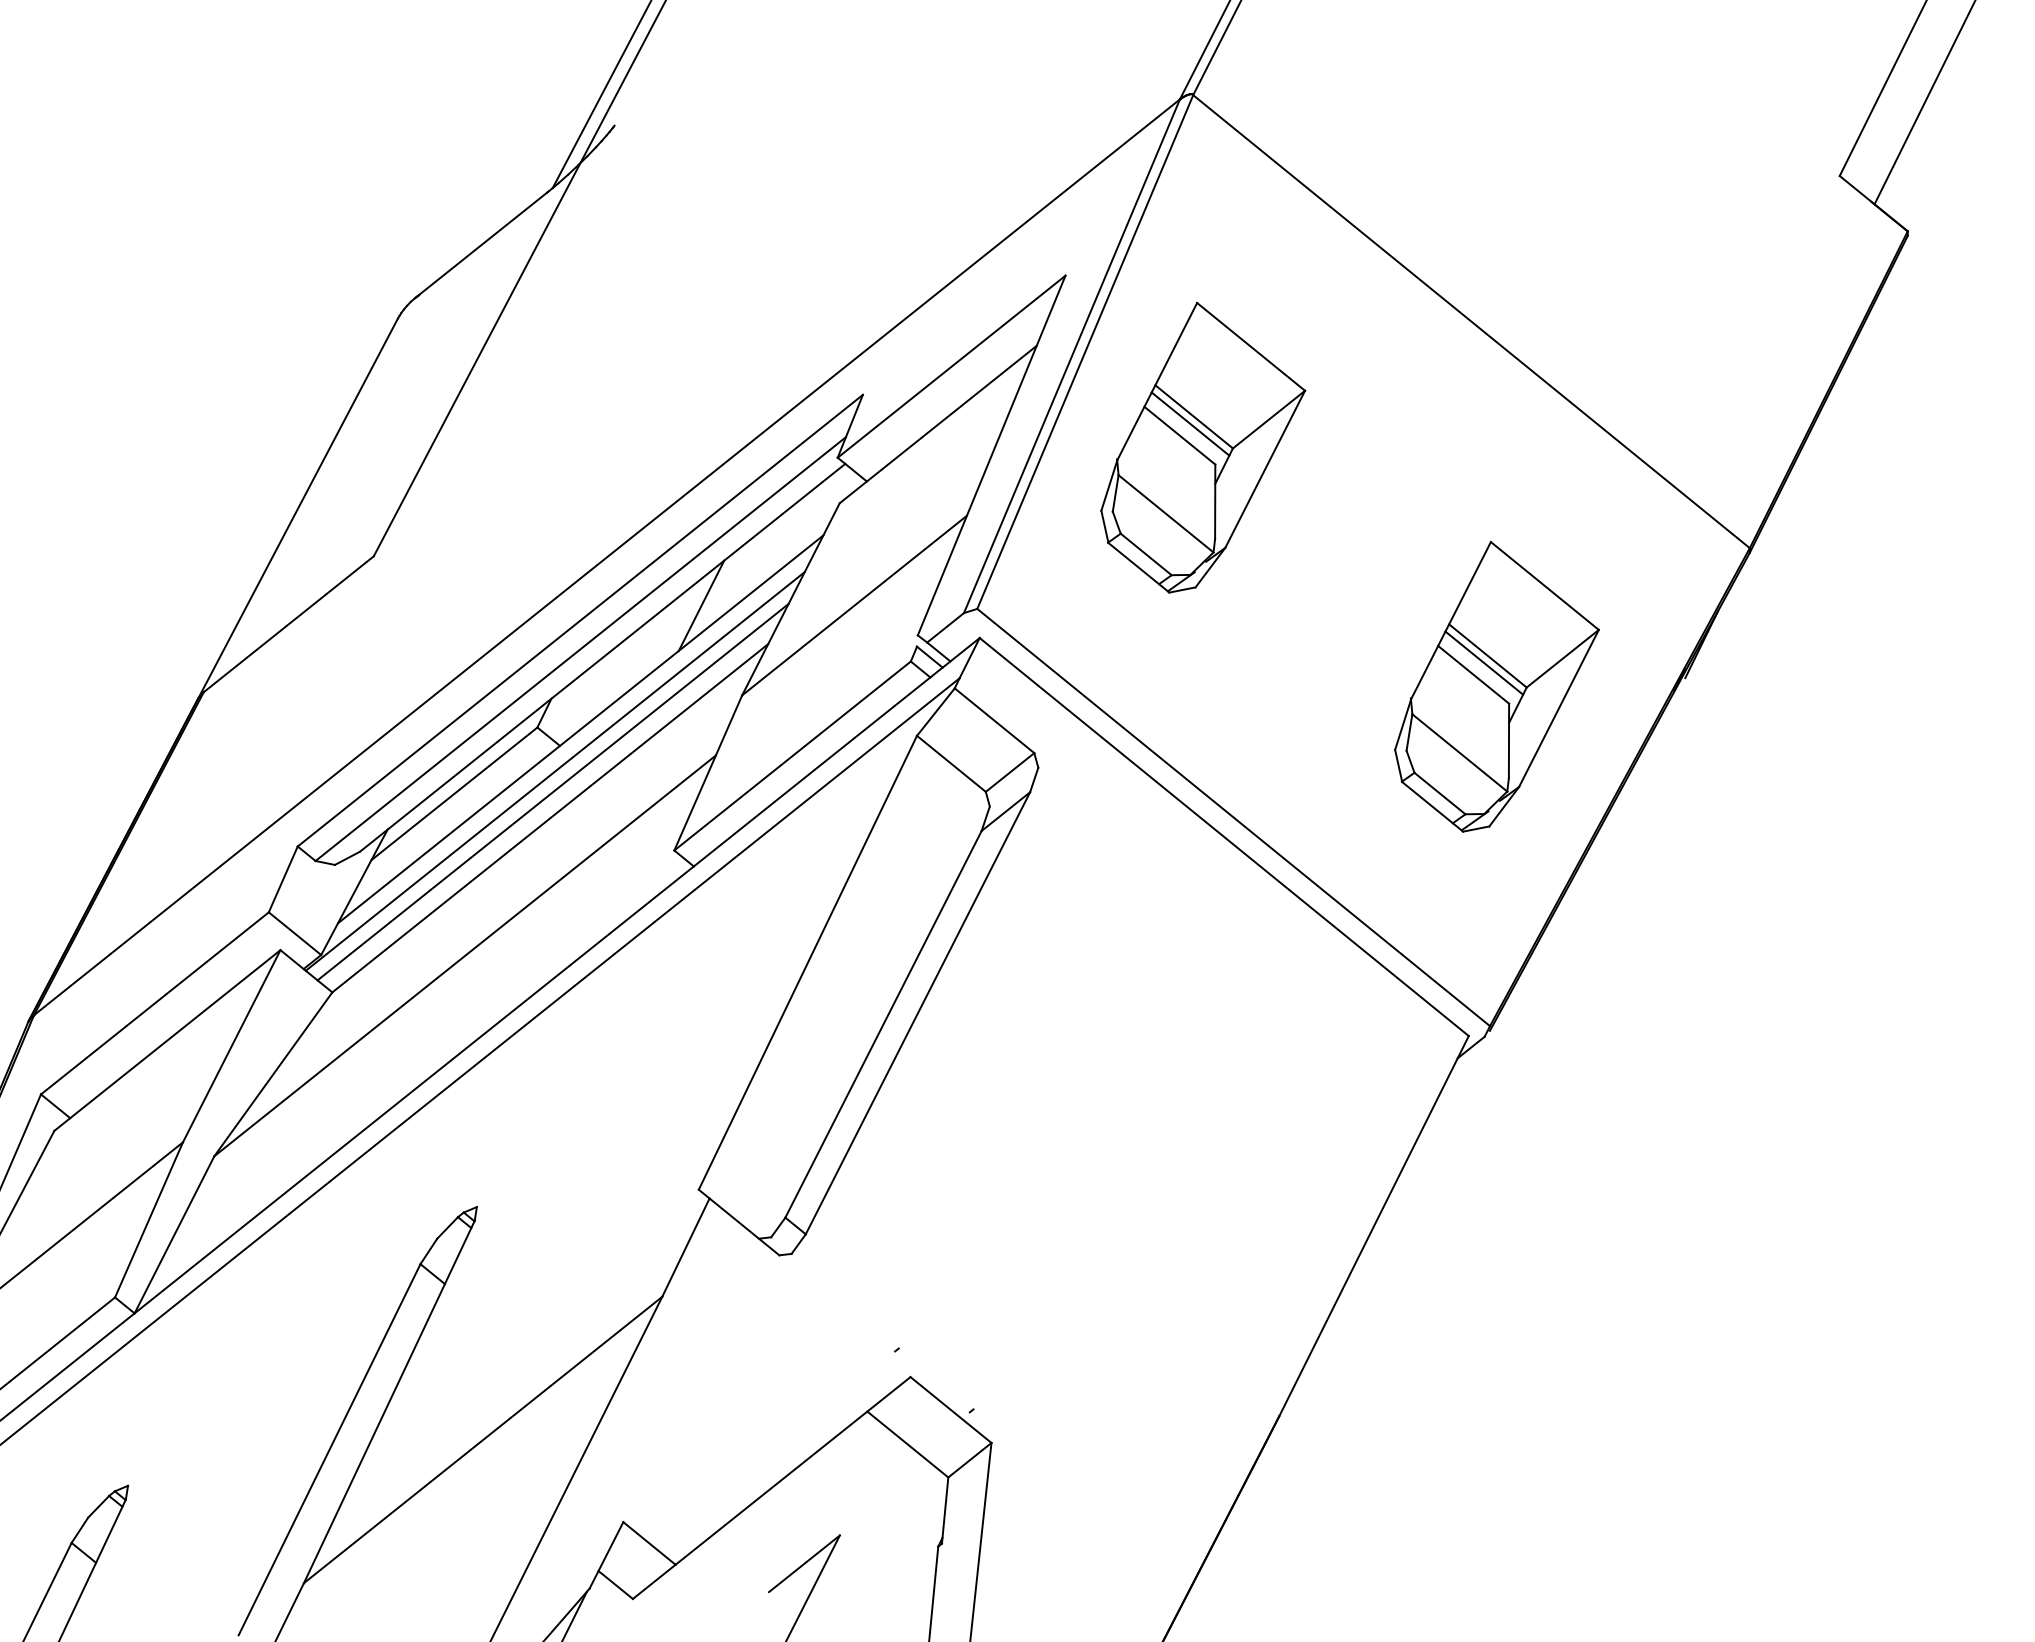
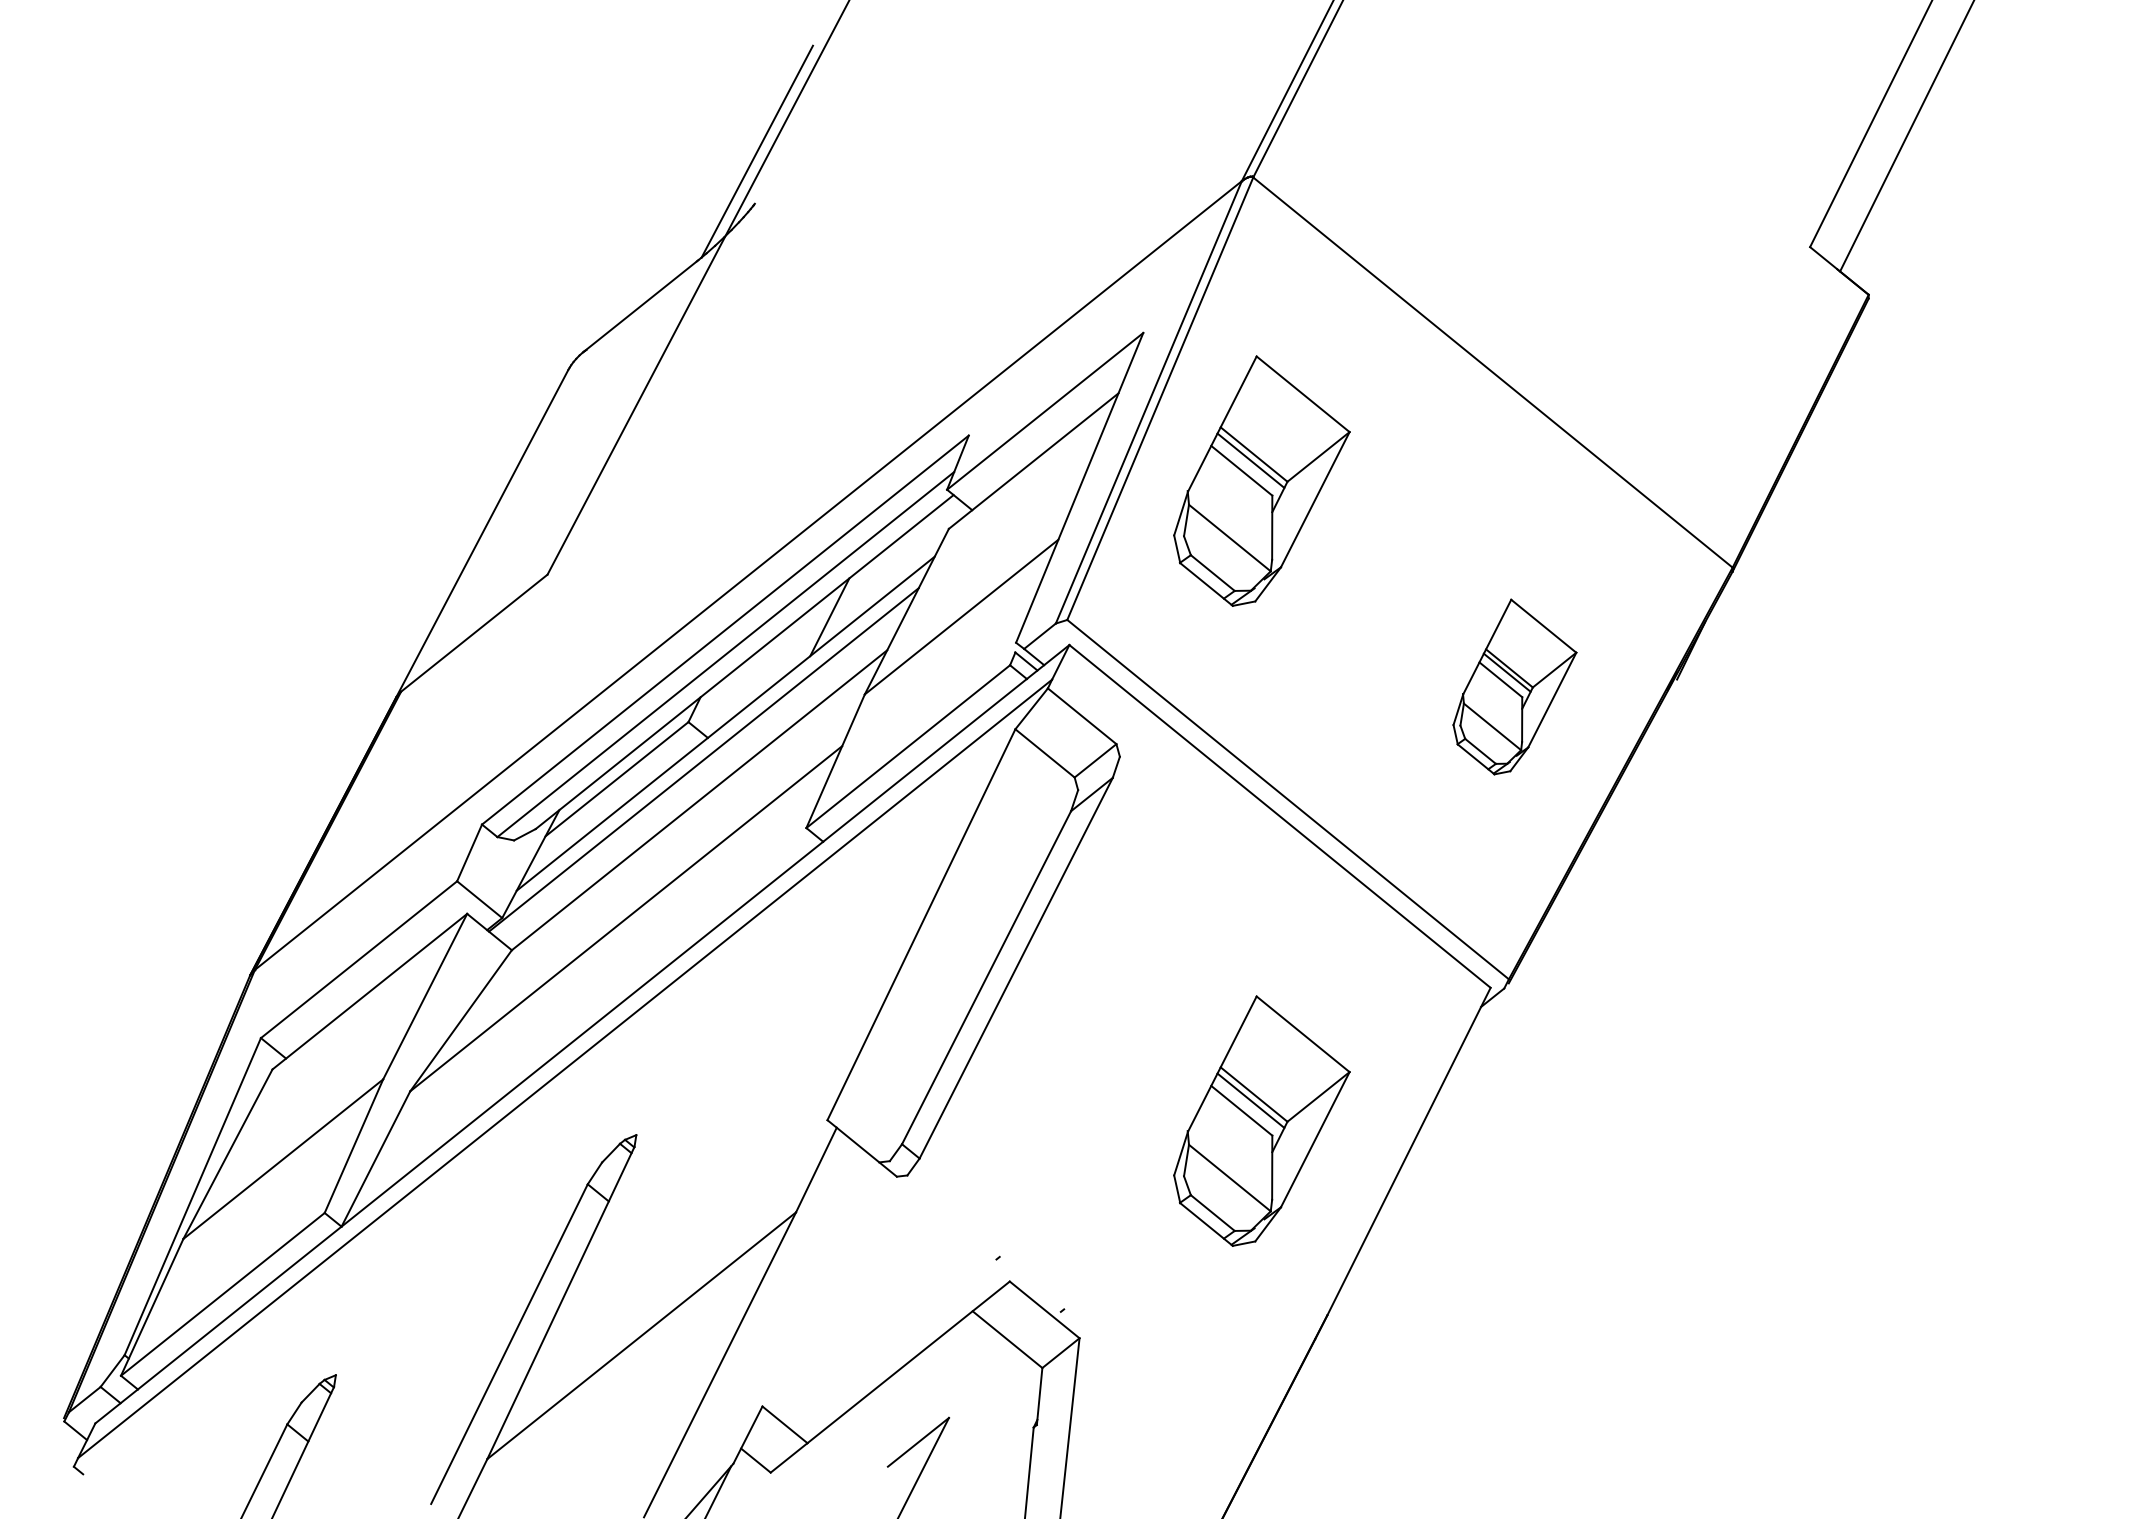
part: (1496, 686) -> (1514, 686), size x0.7
line: (552, 791) -> (701, 777), removed
part: (1202, 1190) -> (1261, 1120), added

